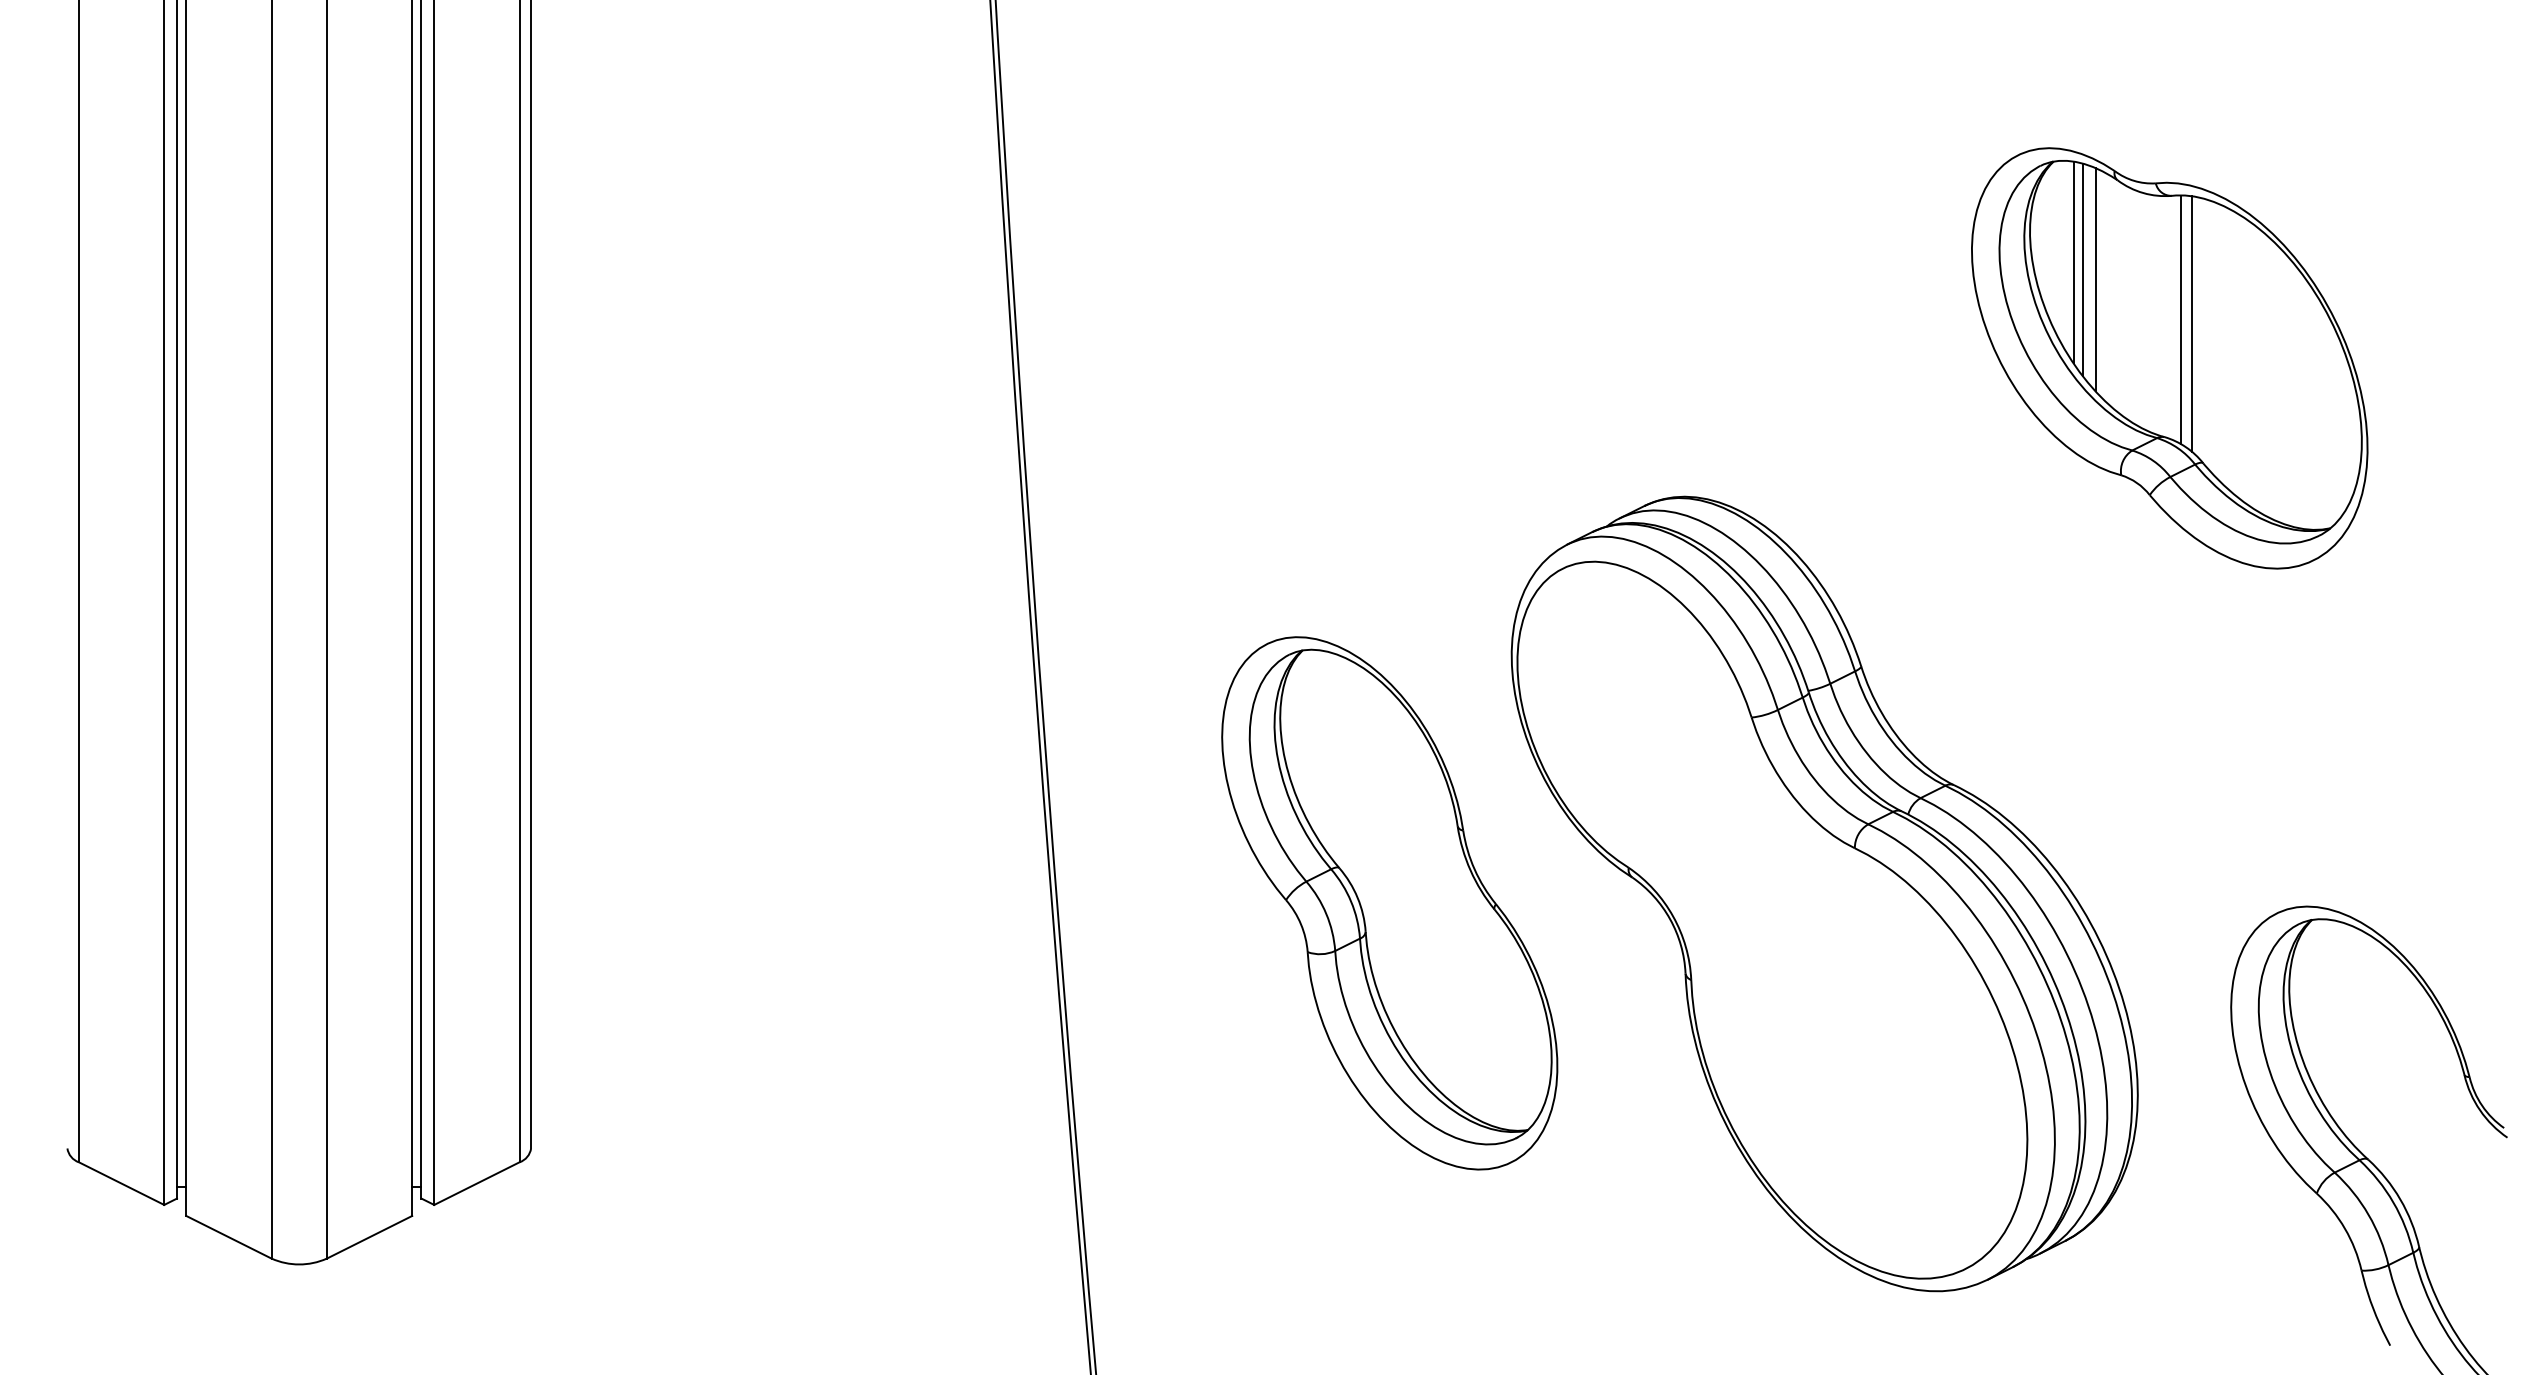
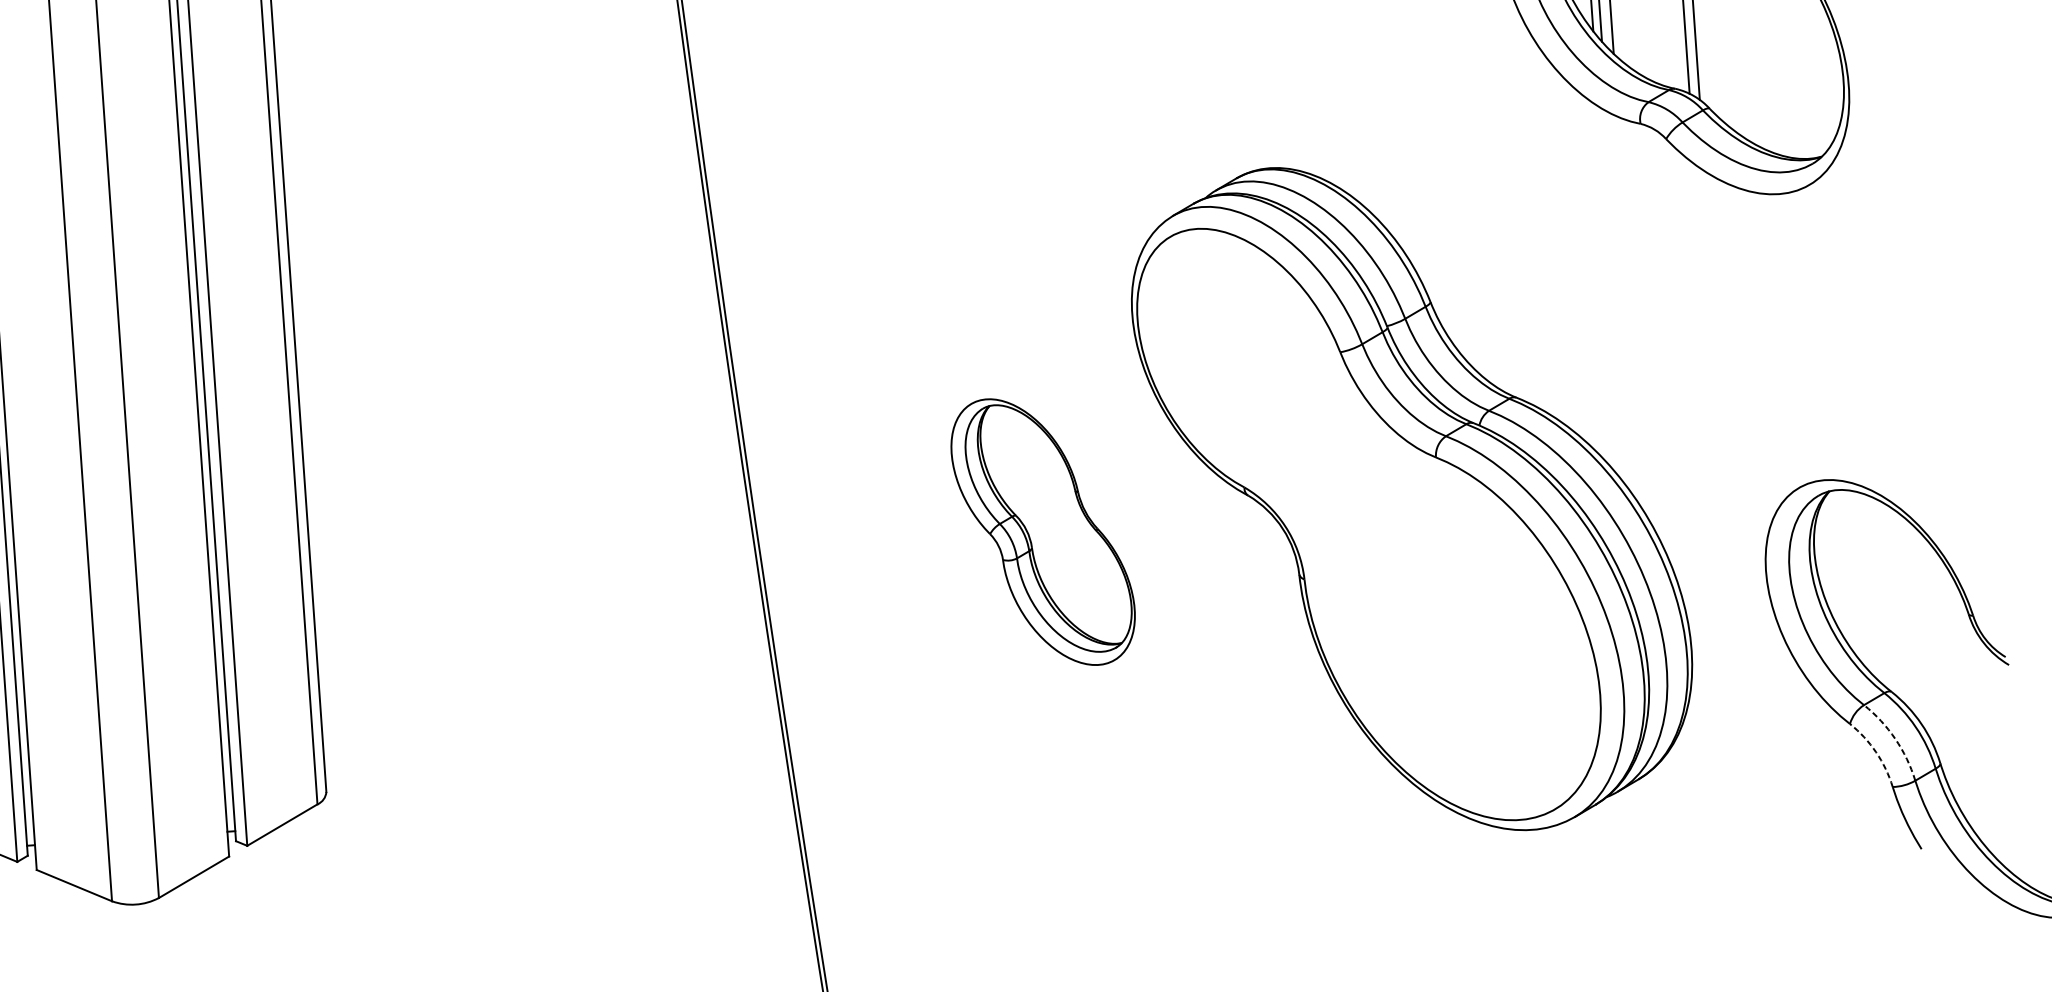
part: (1389, 903) -> (1042, 532), size x0.6
arc: (2368, 1214) -> (1895, 738), solid -> dashed
arc: (2345, 1228) -> (1876, 752), solid -> dashed

